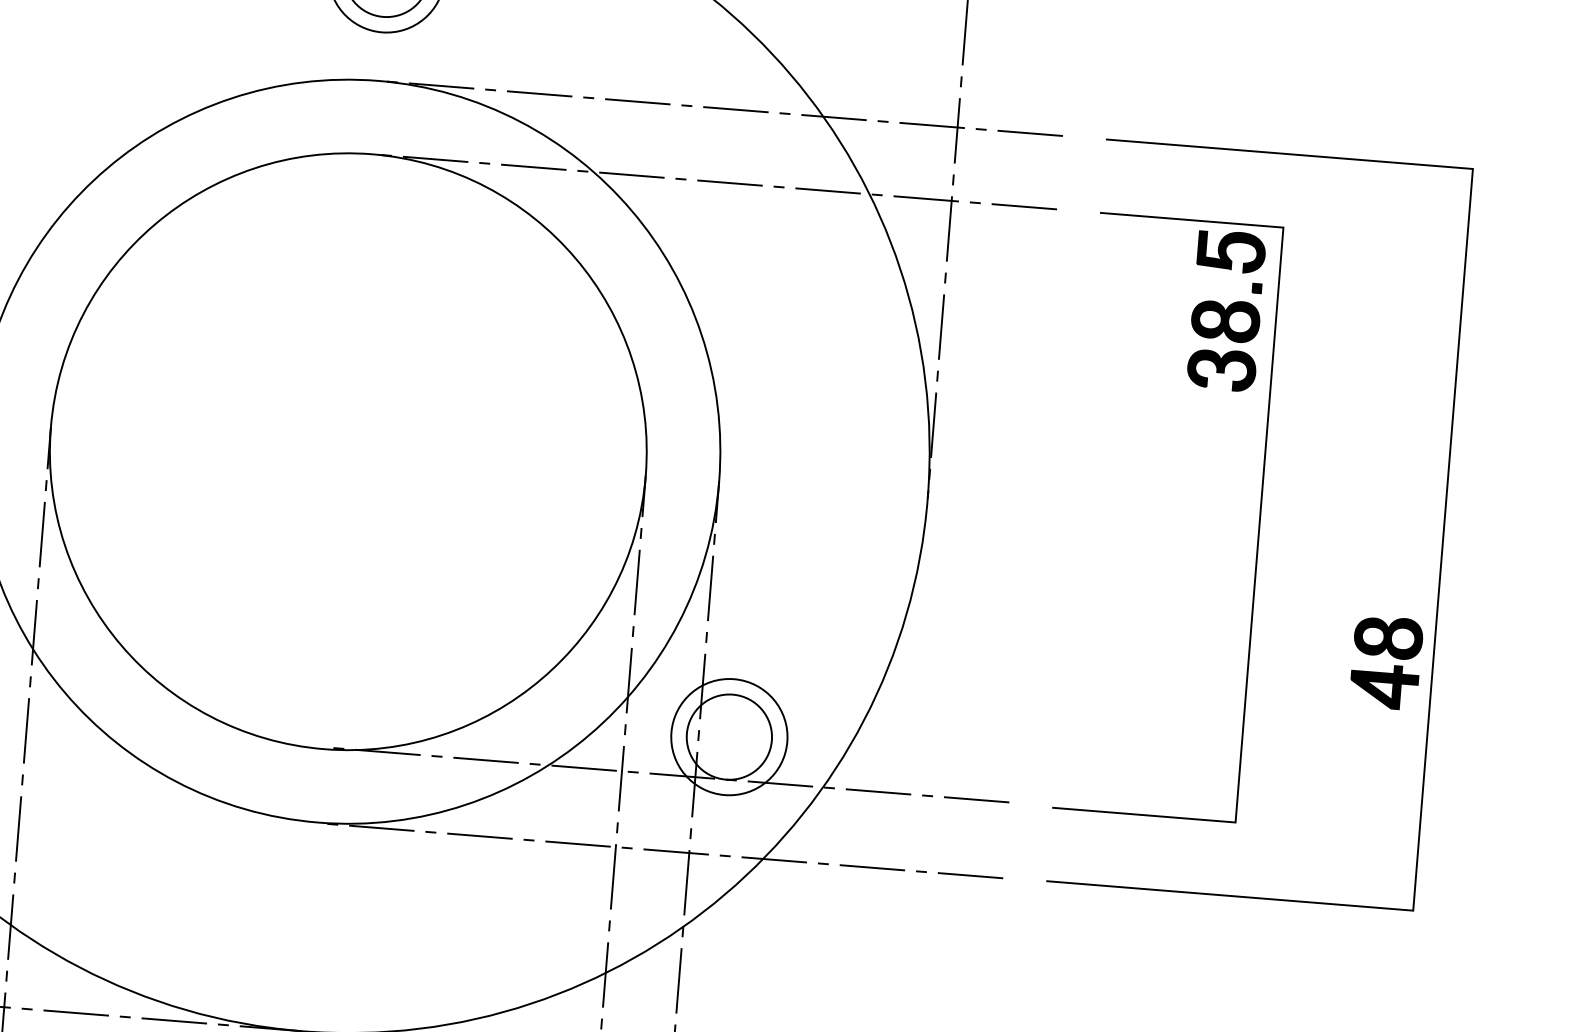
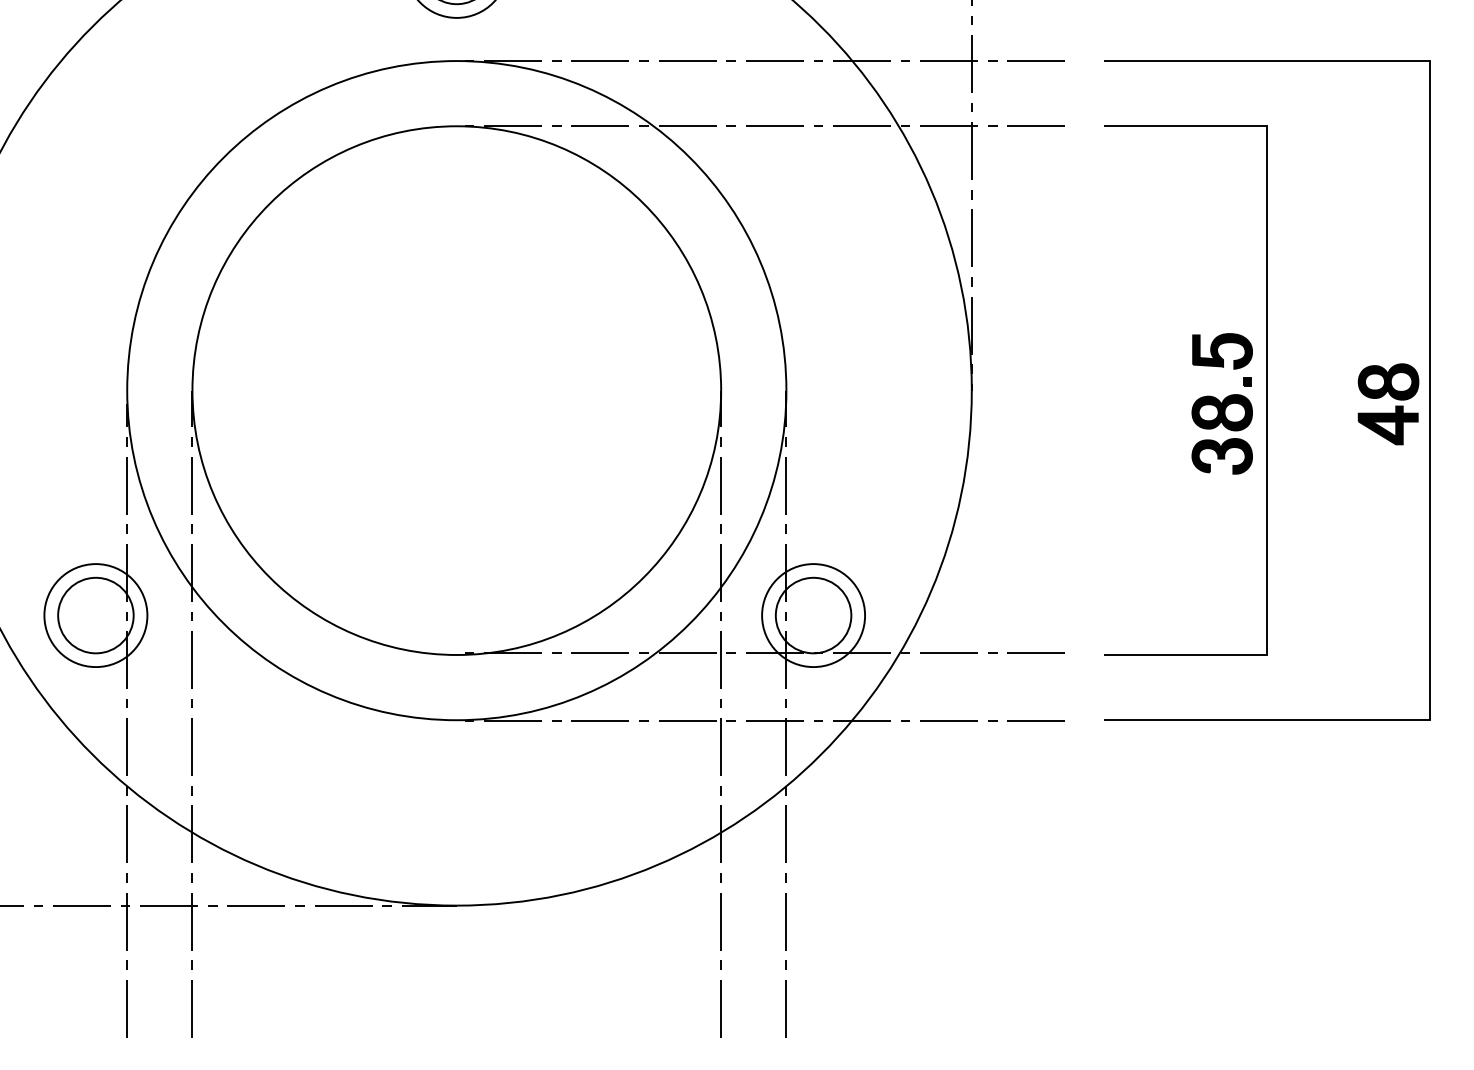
part: (1225, 310) -> (1221, 403), moved
part: (1394, 664) -> (1395, 405), moved

